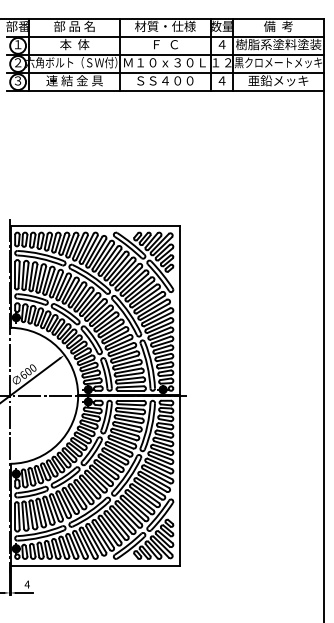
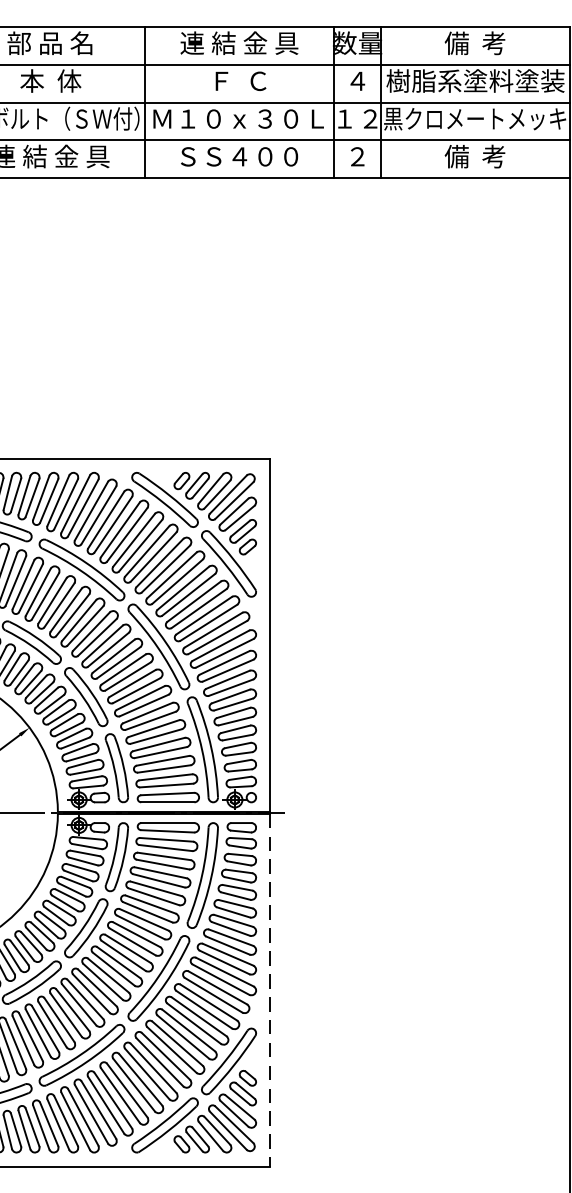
text: (165, 25) -> (239, 41), 材質・仕様 -> 連 結 金 具
text: (221, 80) -> (356, 155), ４ -> ２
text: (278, 80) -> (475, 155), 亜鉛メッキ -> 備  考
line: (180, 481) -> (271, 991), solid -> dashed

